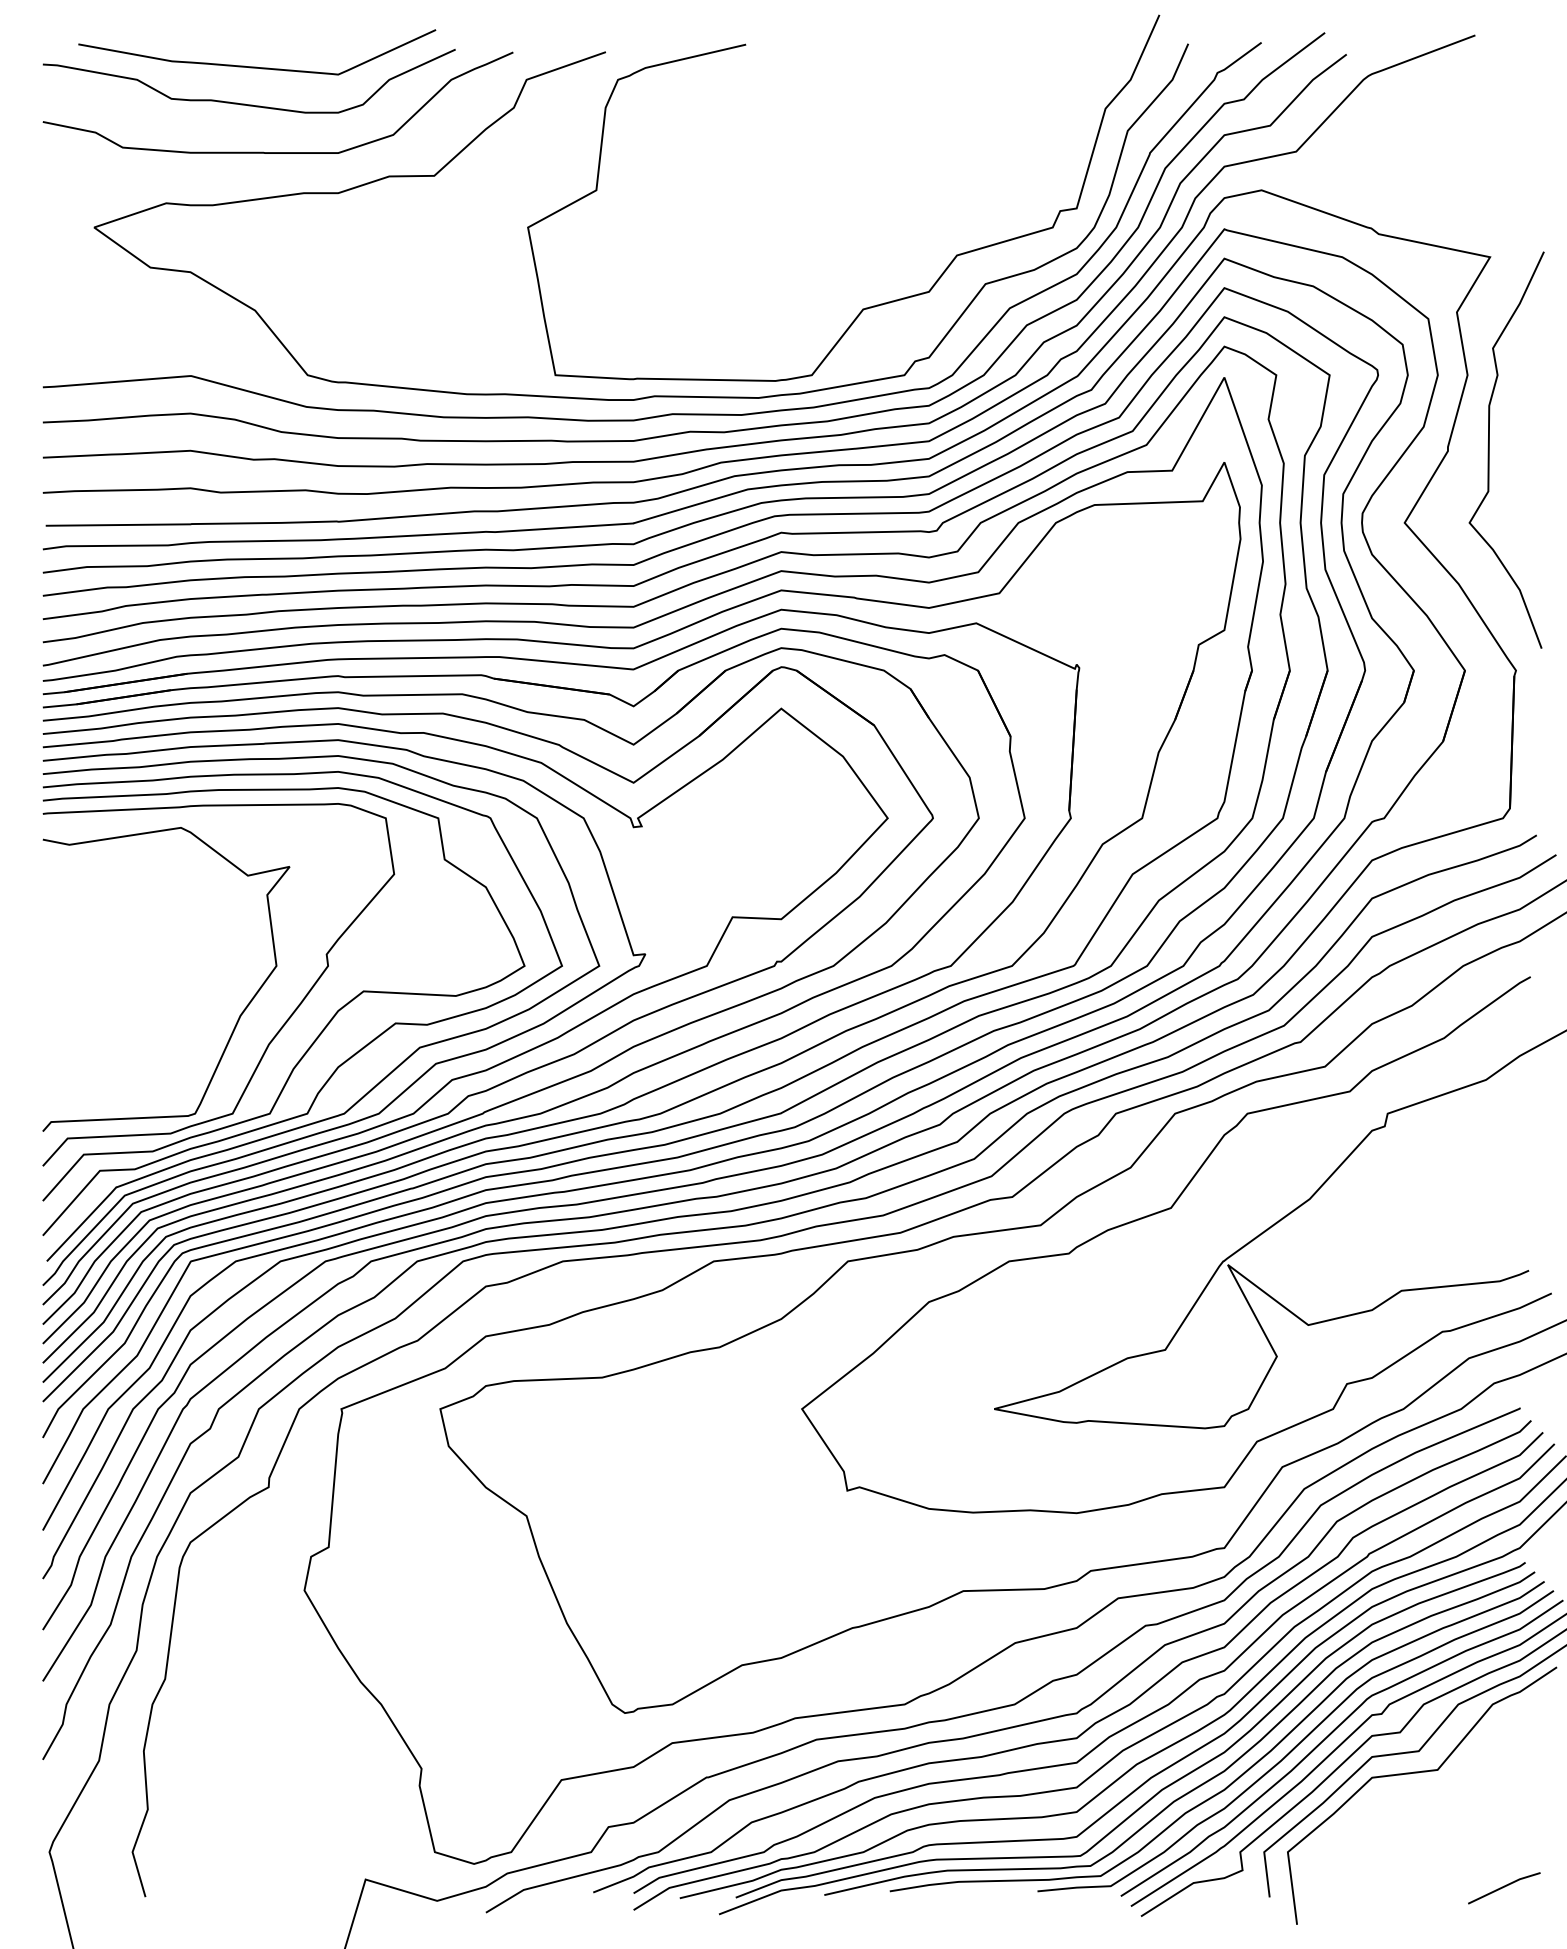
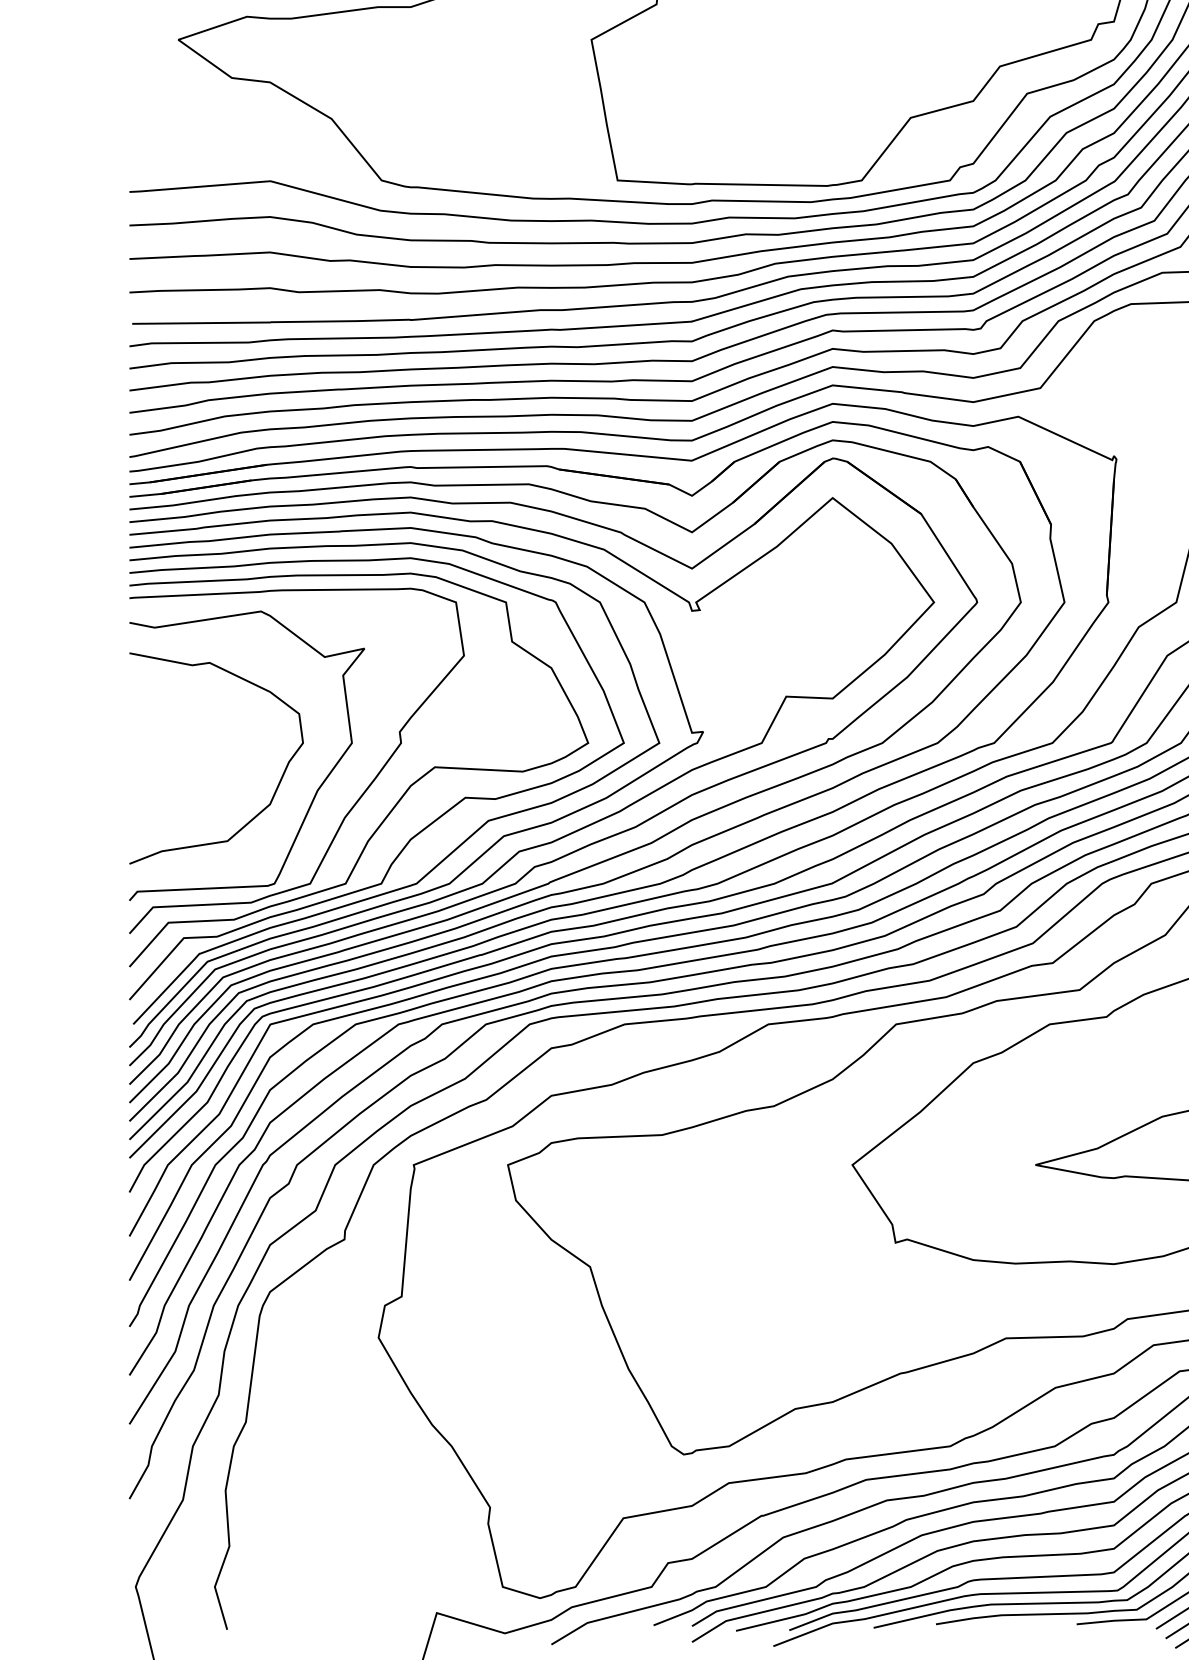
curve: (198, 1009) -> (277, 784), added

